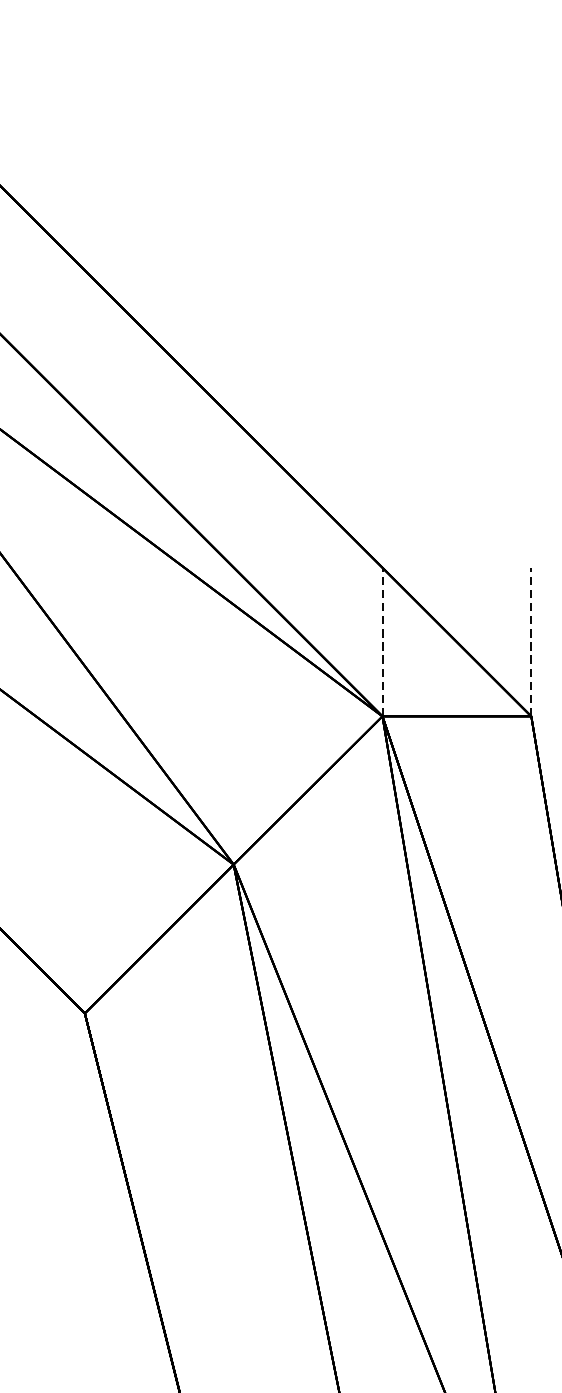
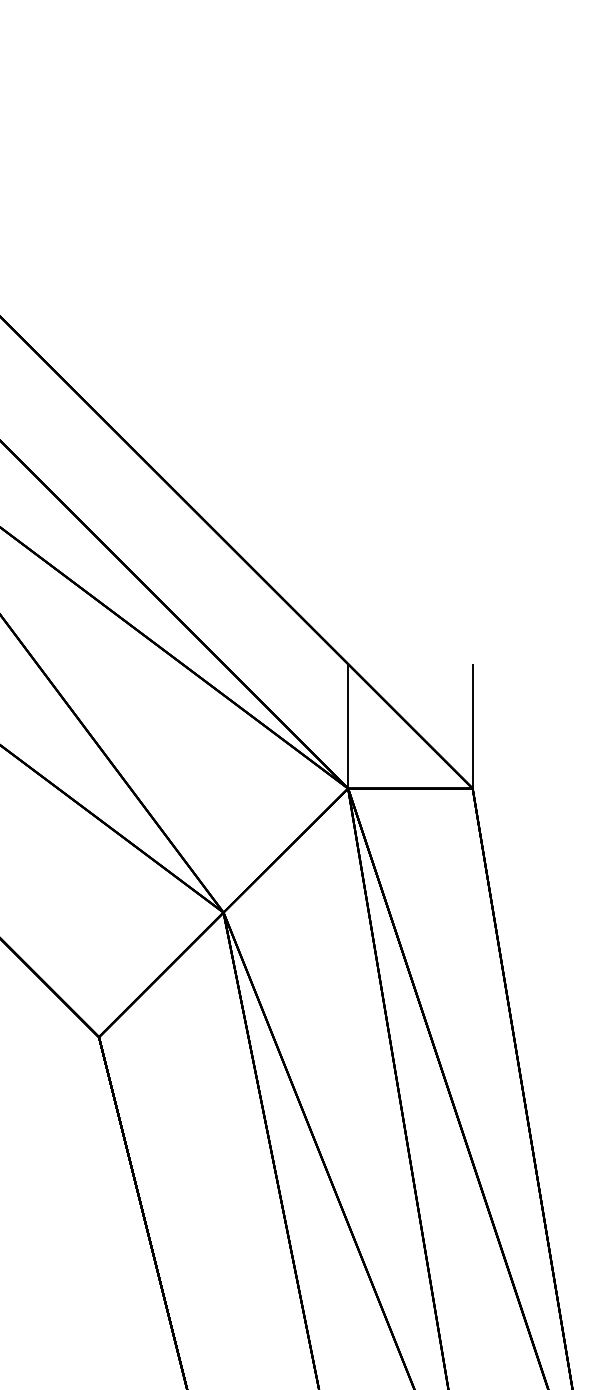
line: (382, 641) -> (348, 725), dashed -> solid
line: (531, 641) -> (472, 725), dashed -> solid

